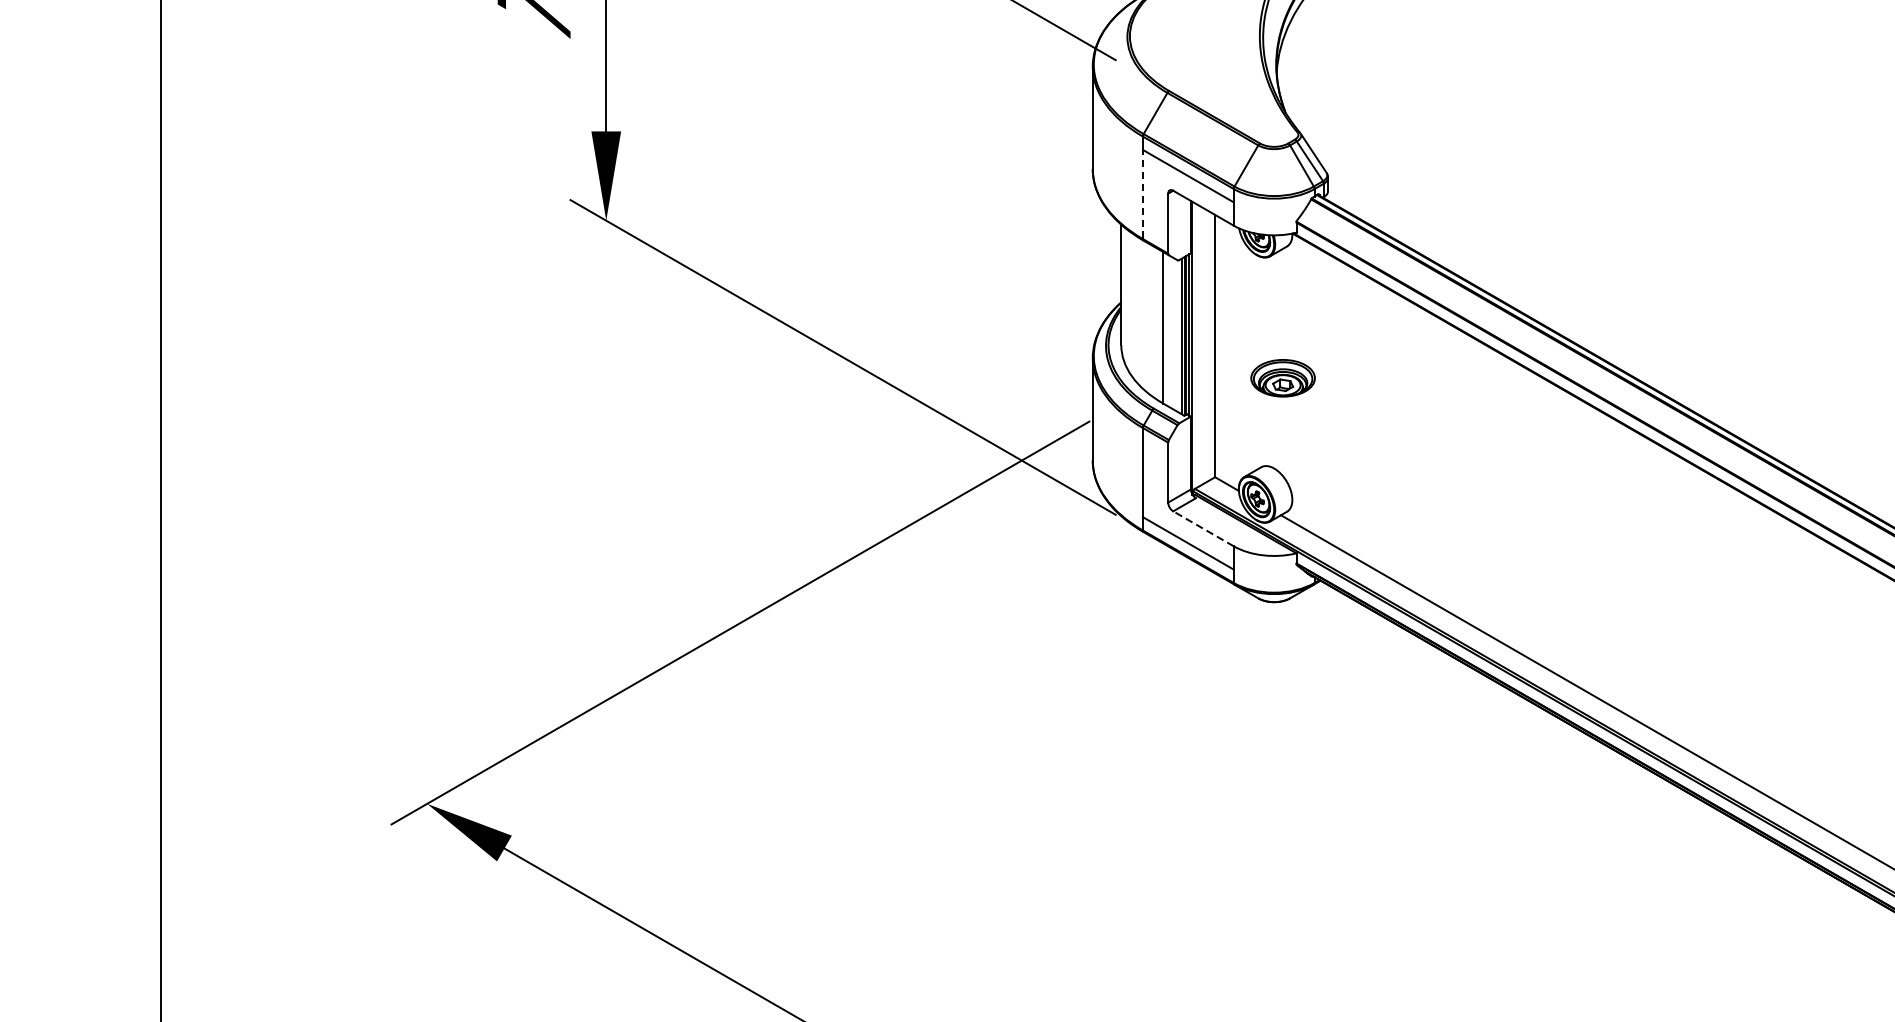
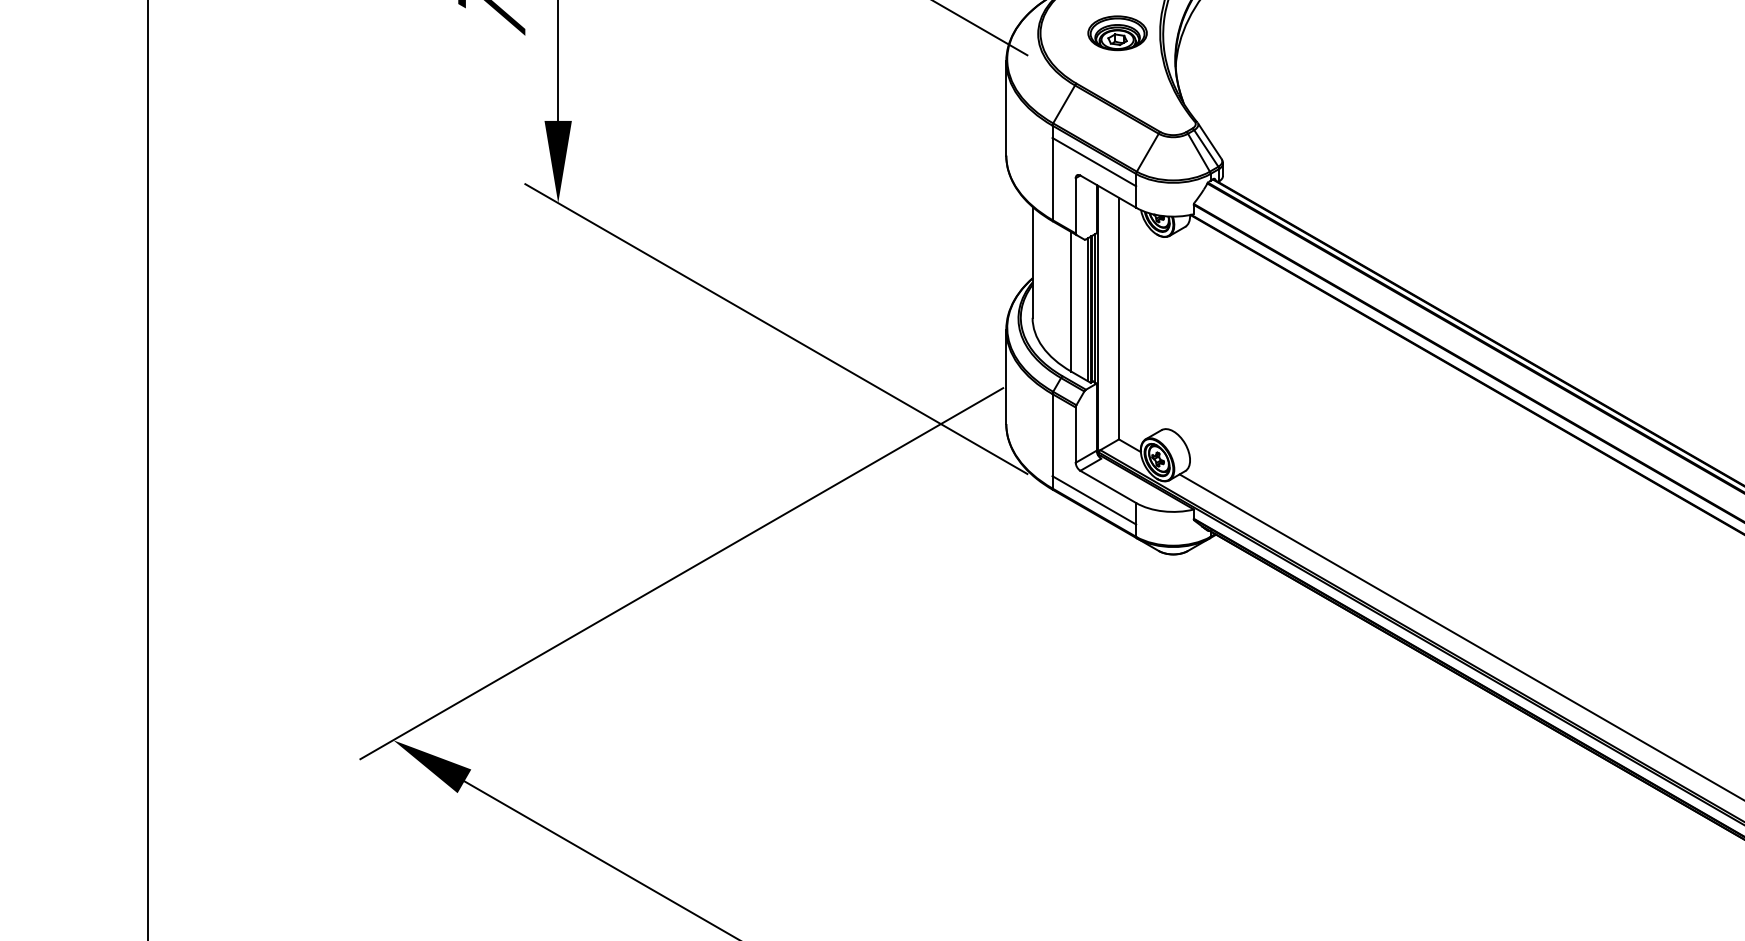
line: (1142, 193) -> (1052, 178), dashed -> solid
part: (1283, 378) -> (1117, 33), moved
line: (1202, 528) -> (1107, 486), dashed -> solid

